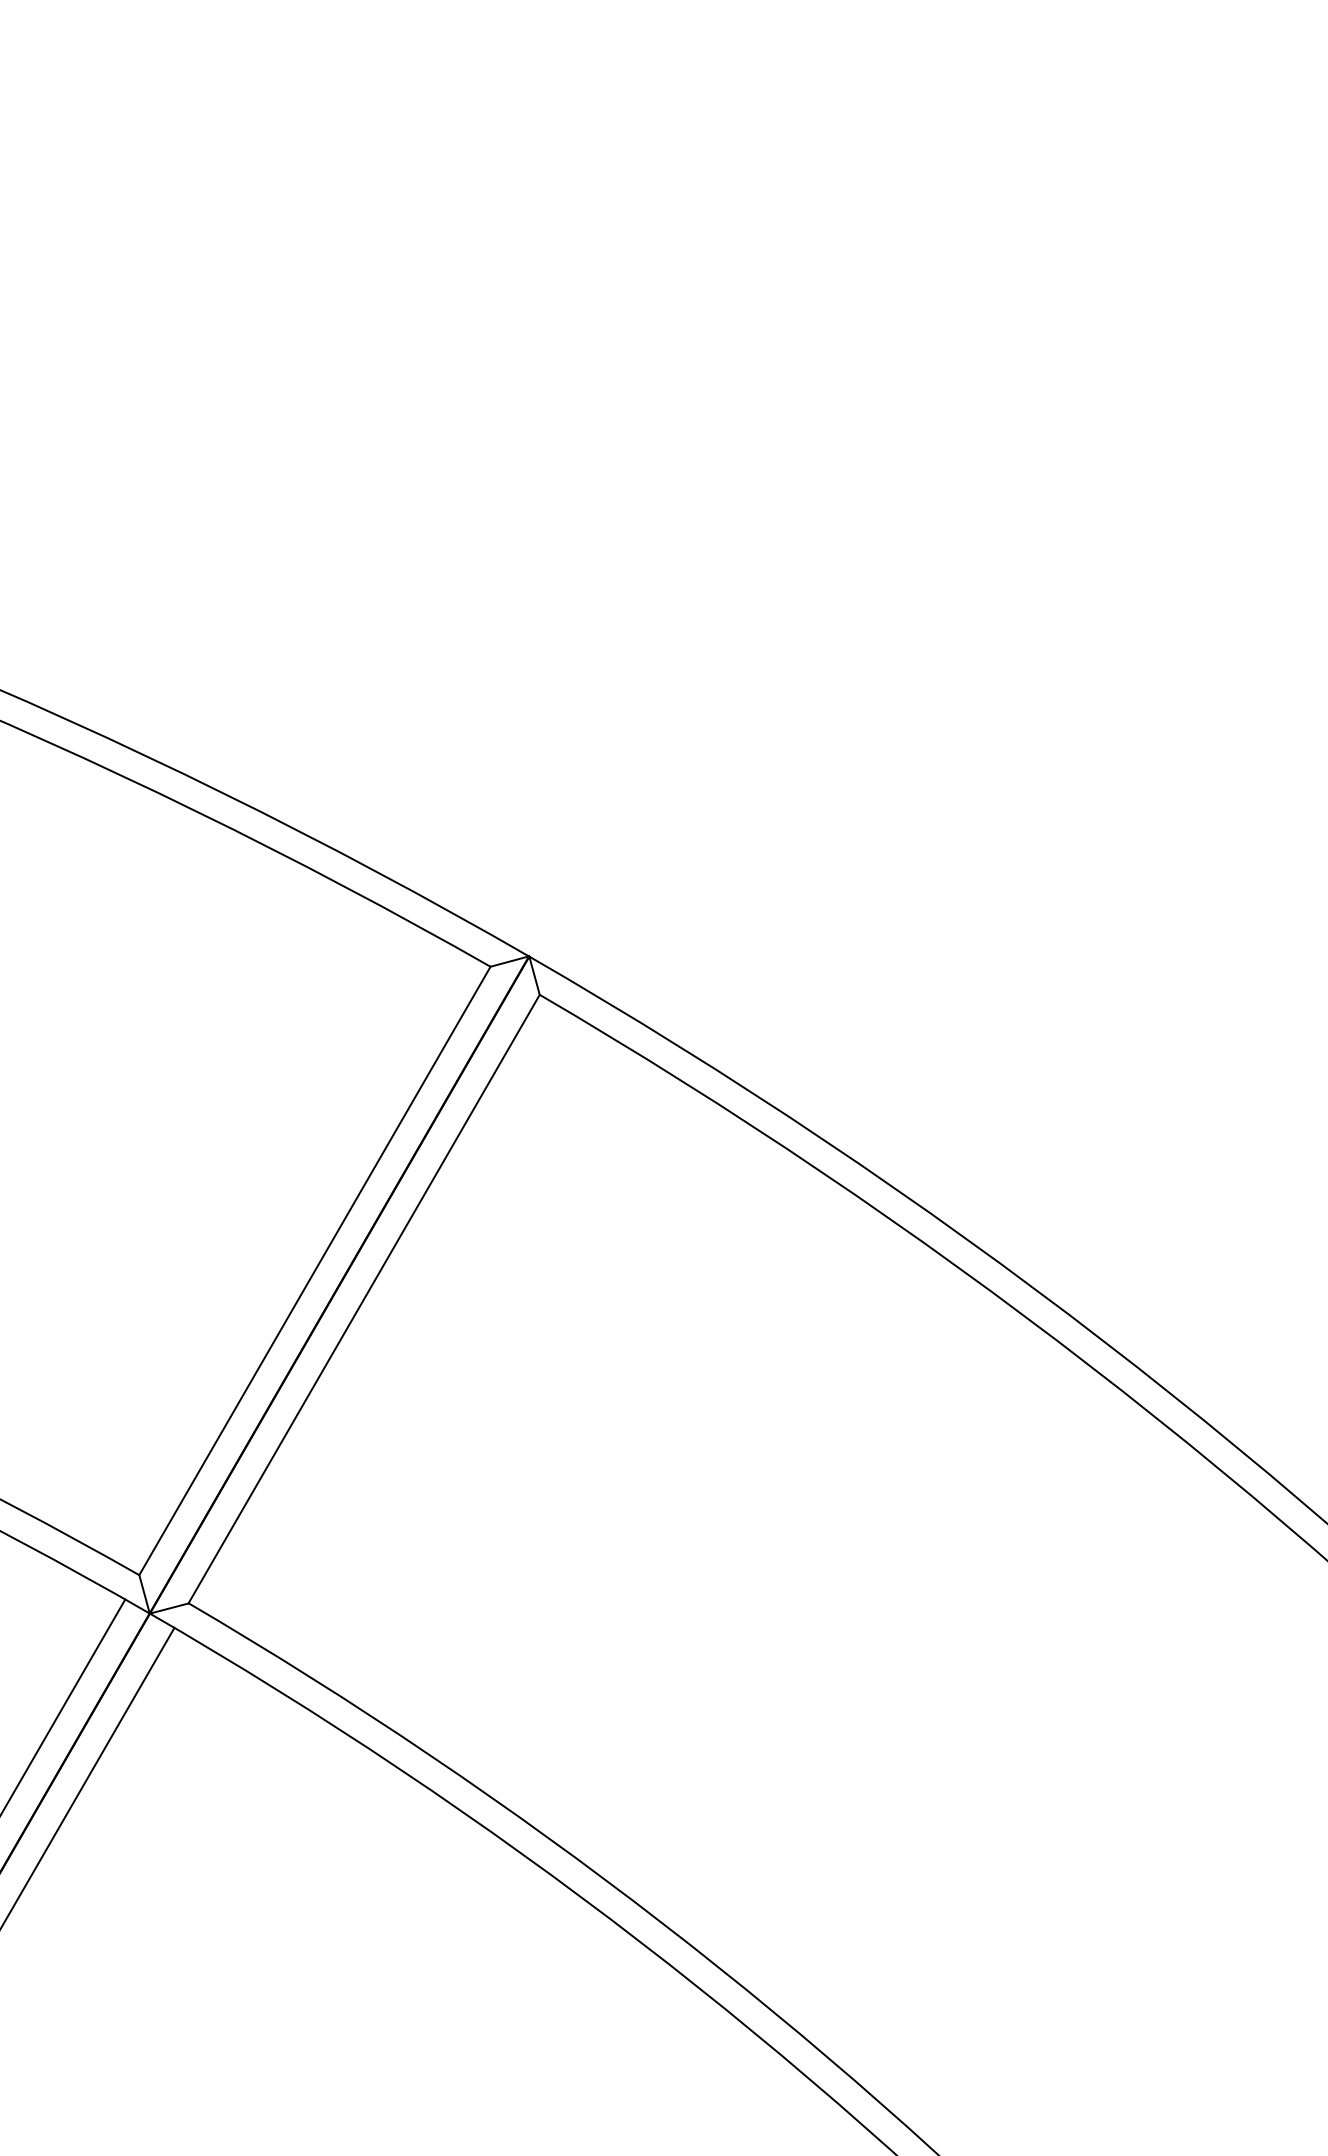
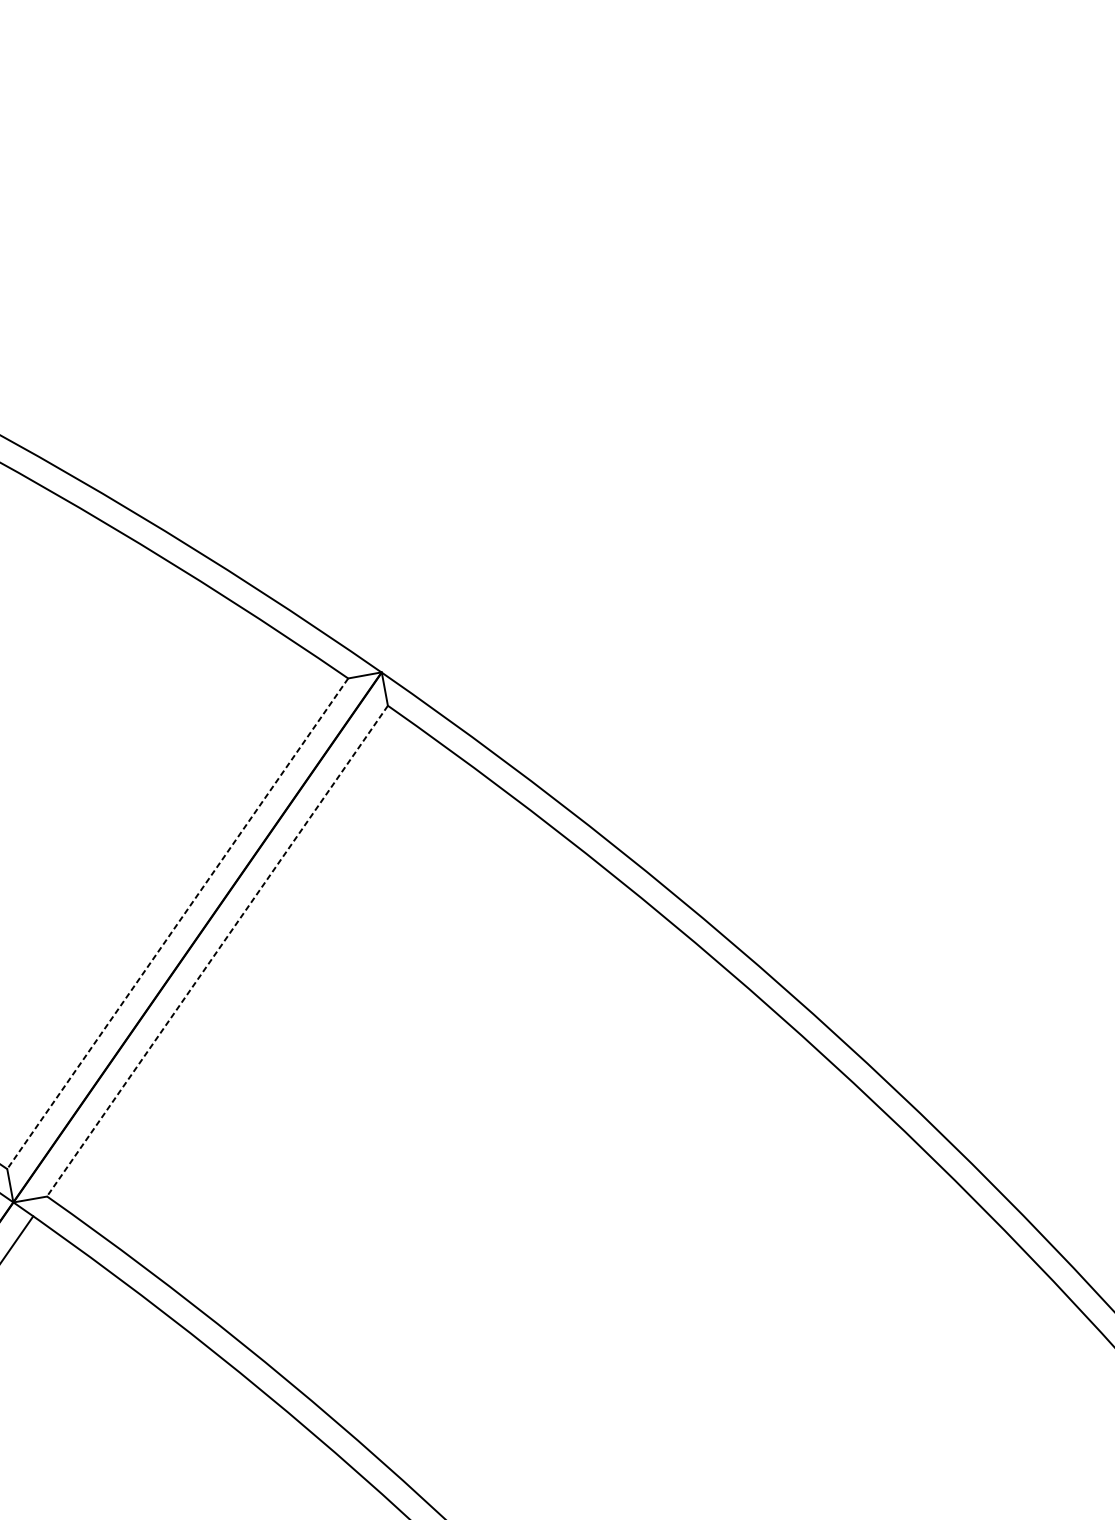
line: (314, 1271) -> (177, 924), solid -> dashed
line: (363, 1299) -> (216, 951), solid -> dashed

